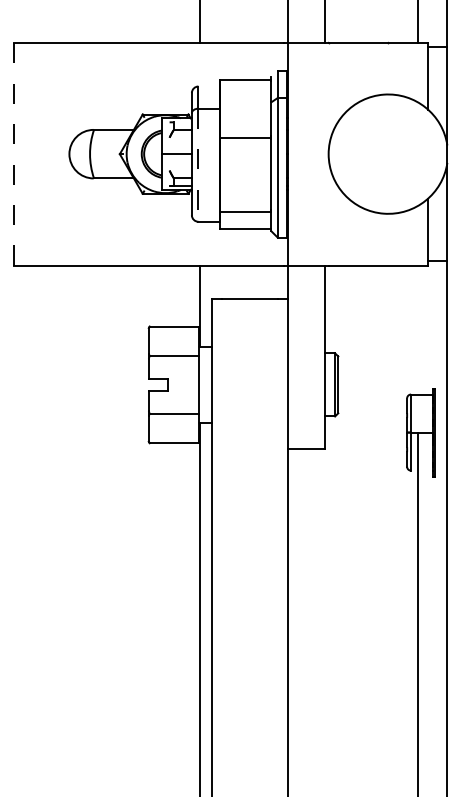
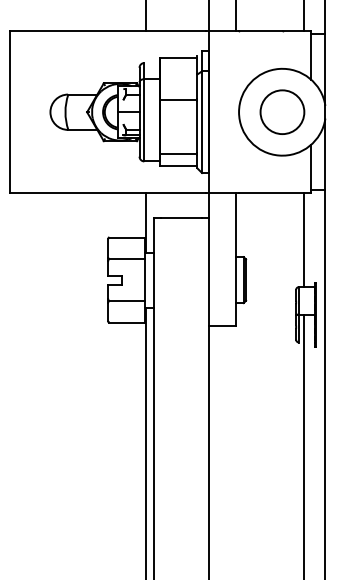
line: (14, 153) -> (10, 111), dashed -> solid
circle: (388, 153) -> (282, 111), added
line: (198, 165) -> (144, 120), dashed -> solid
line: (417, 330) -> (303, 240), added

